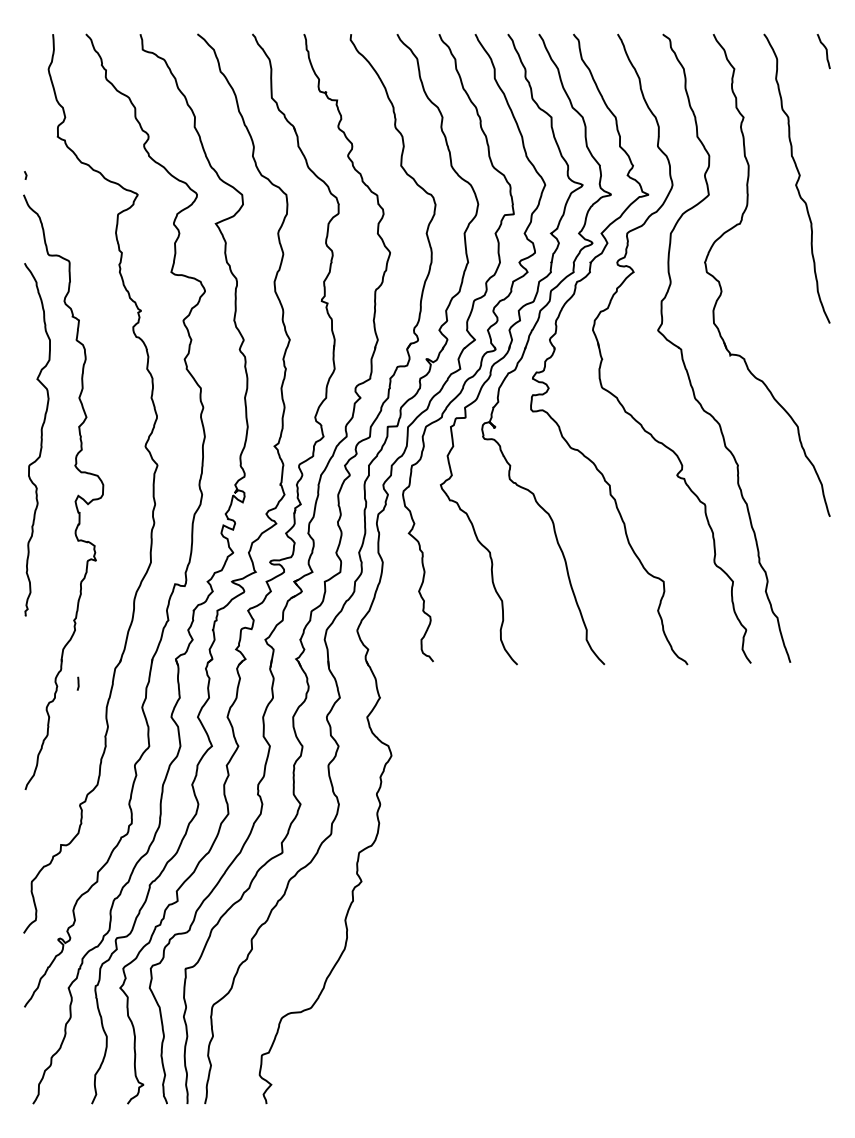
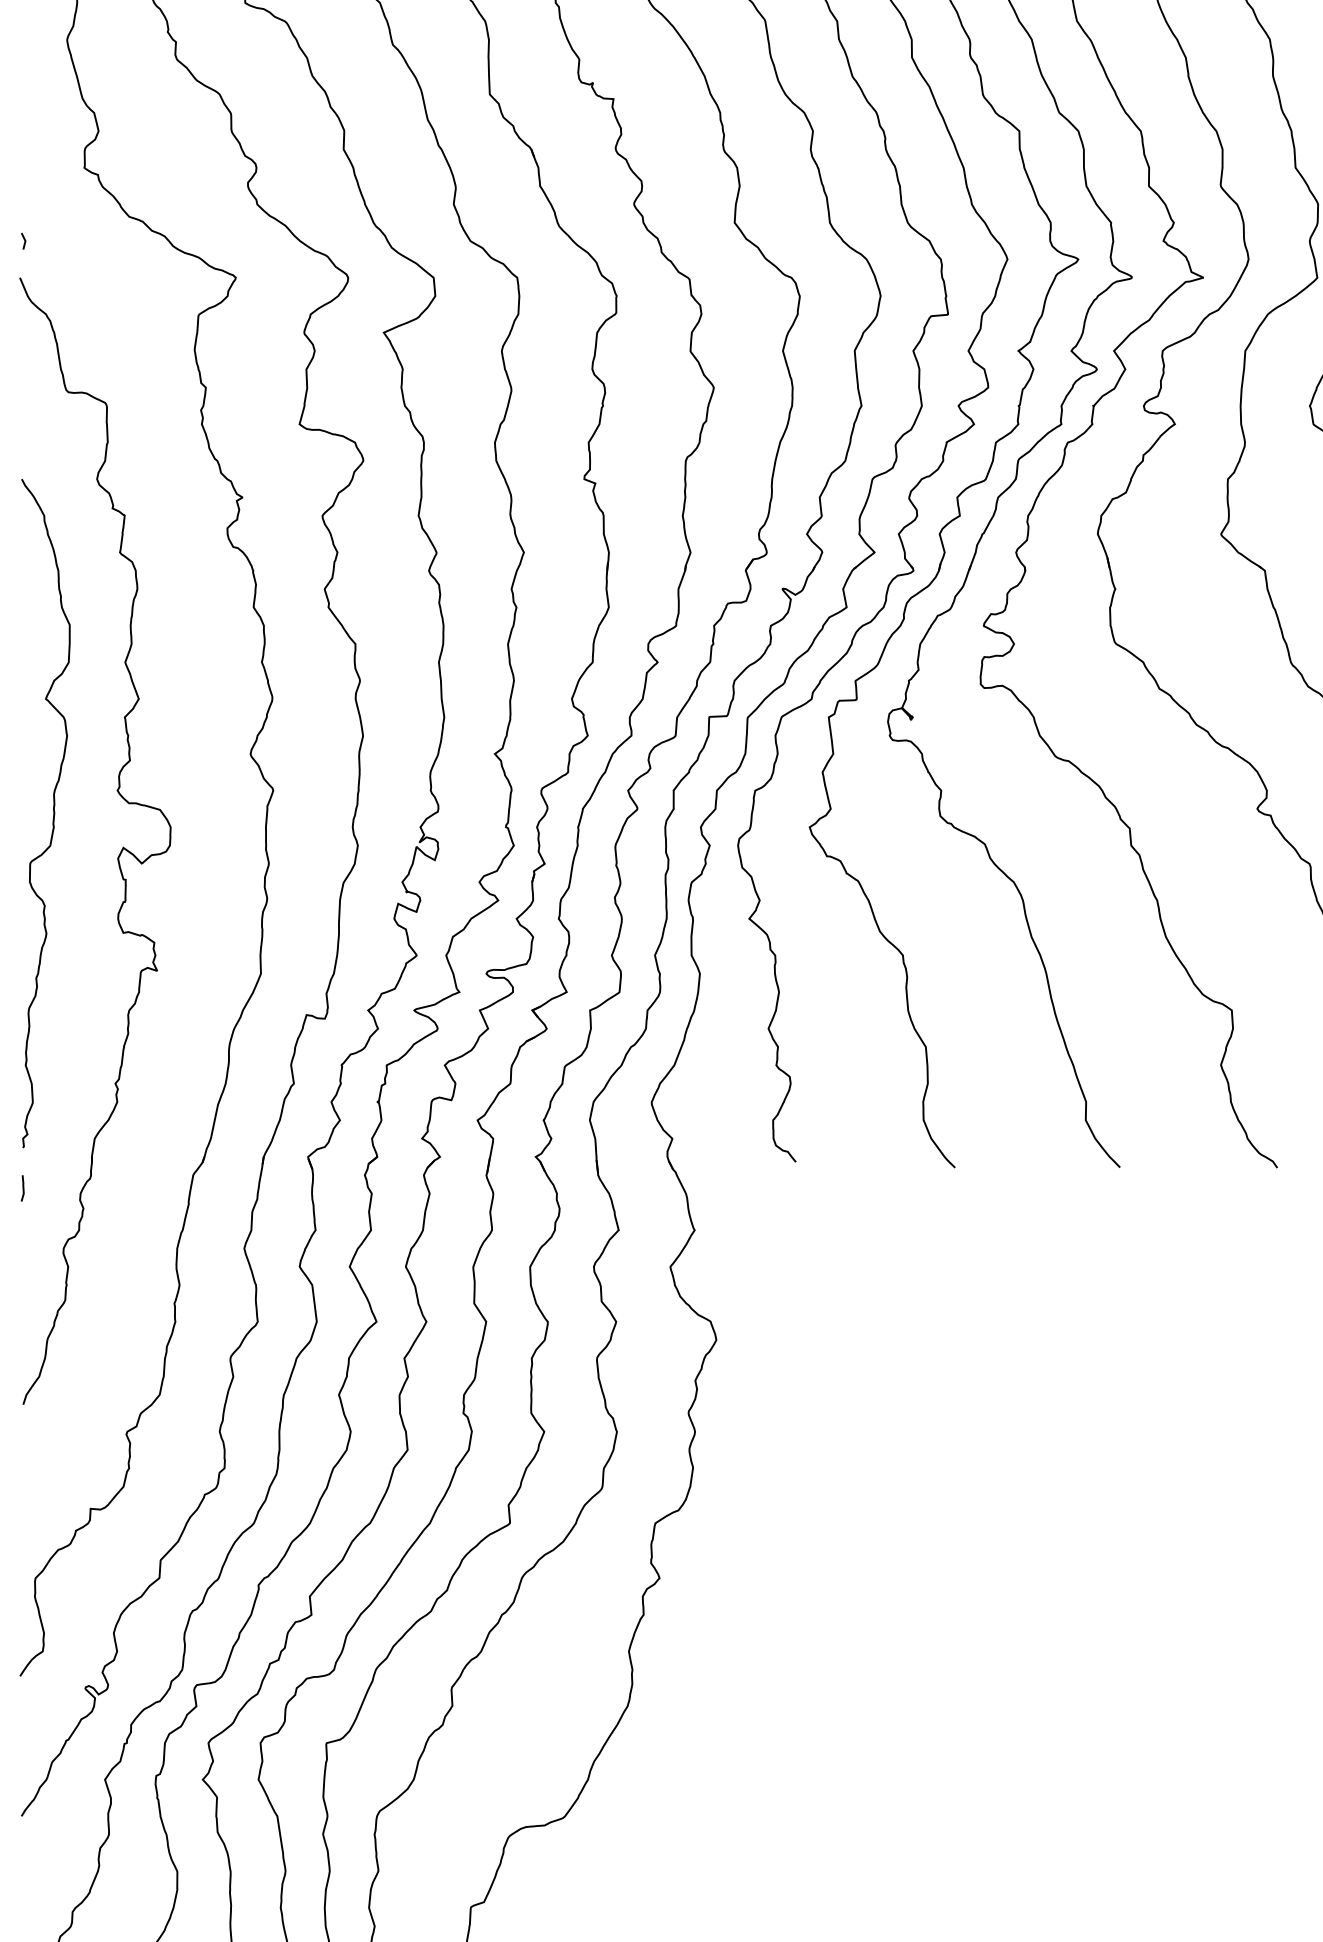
curve: (40, 438) -> (51, 811), moved
line: (77, 683) -> (21, 1187), moved

